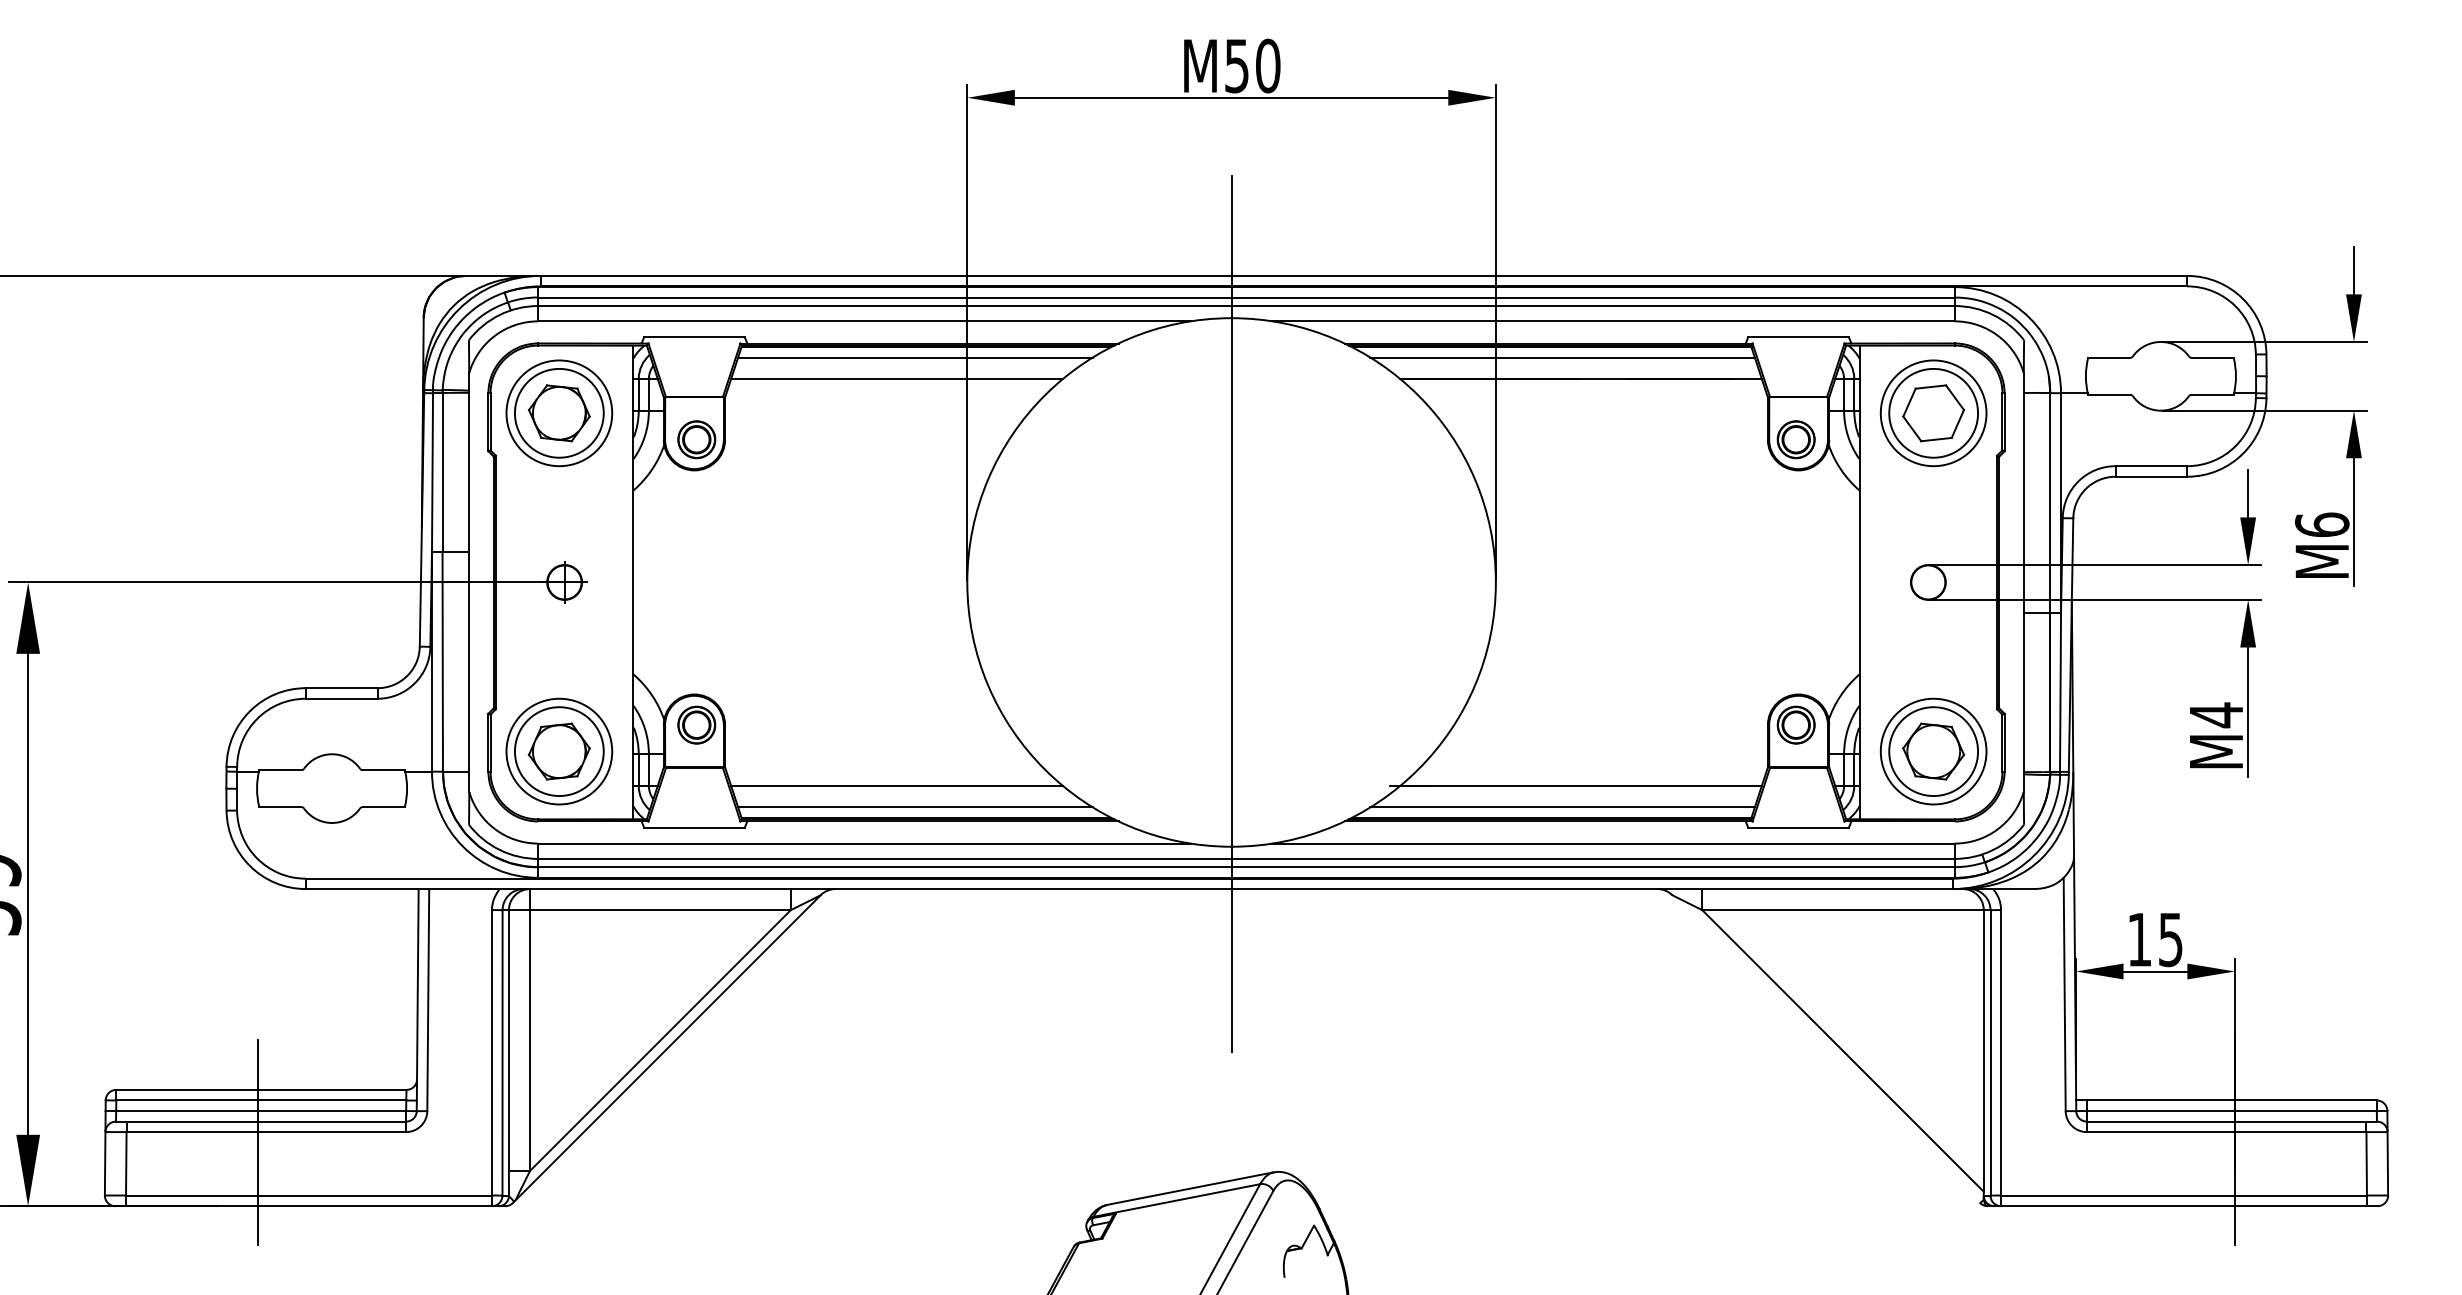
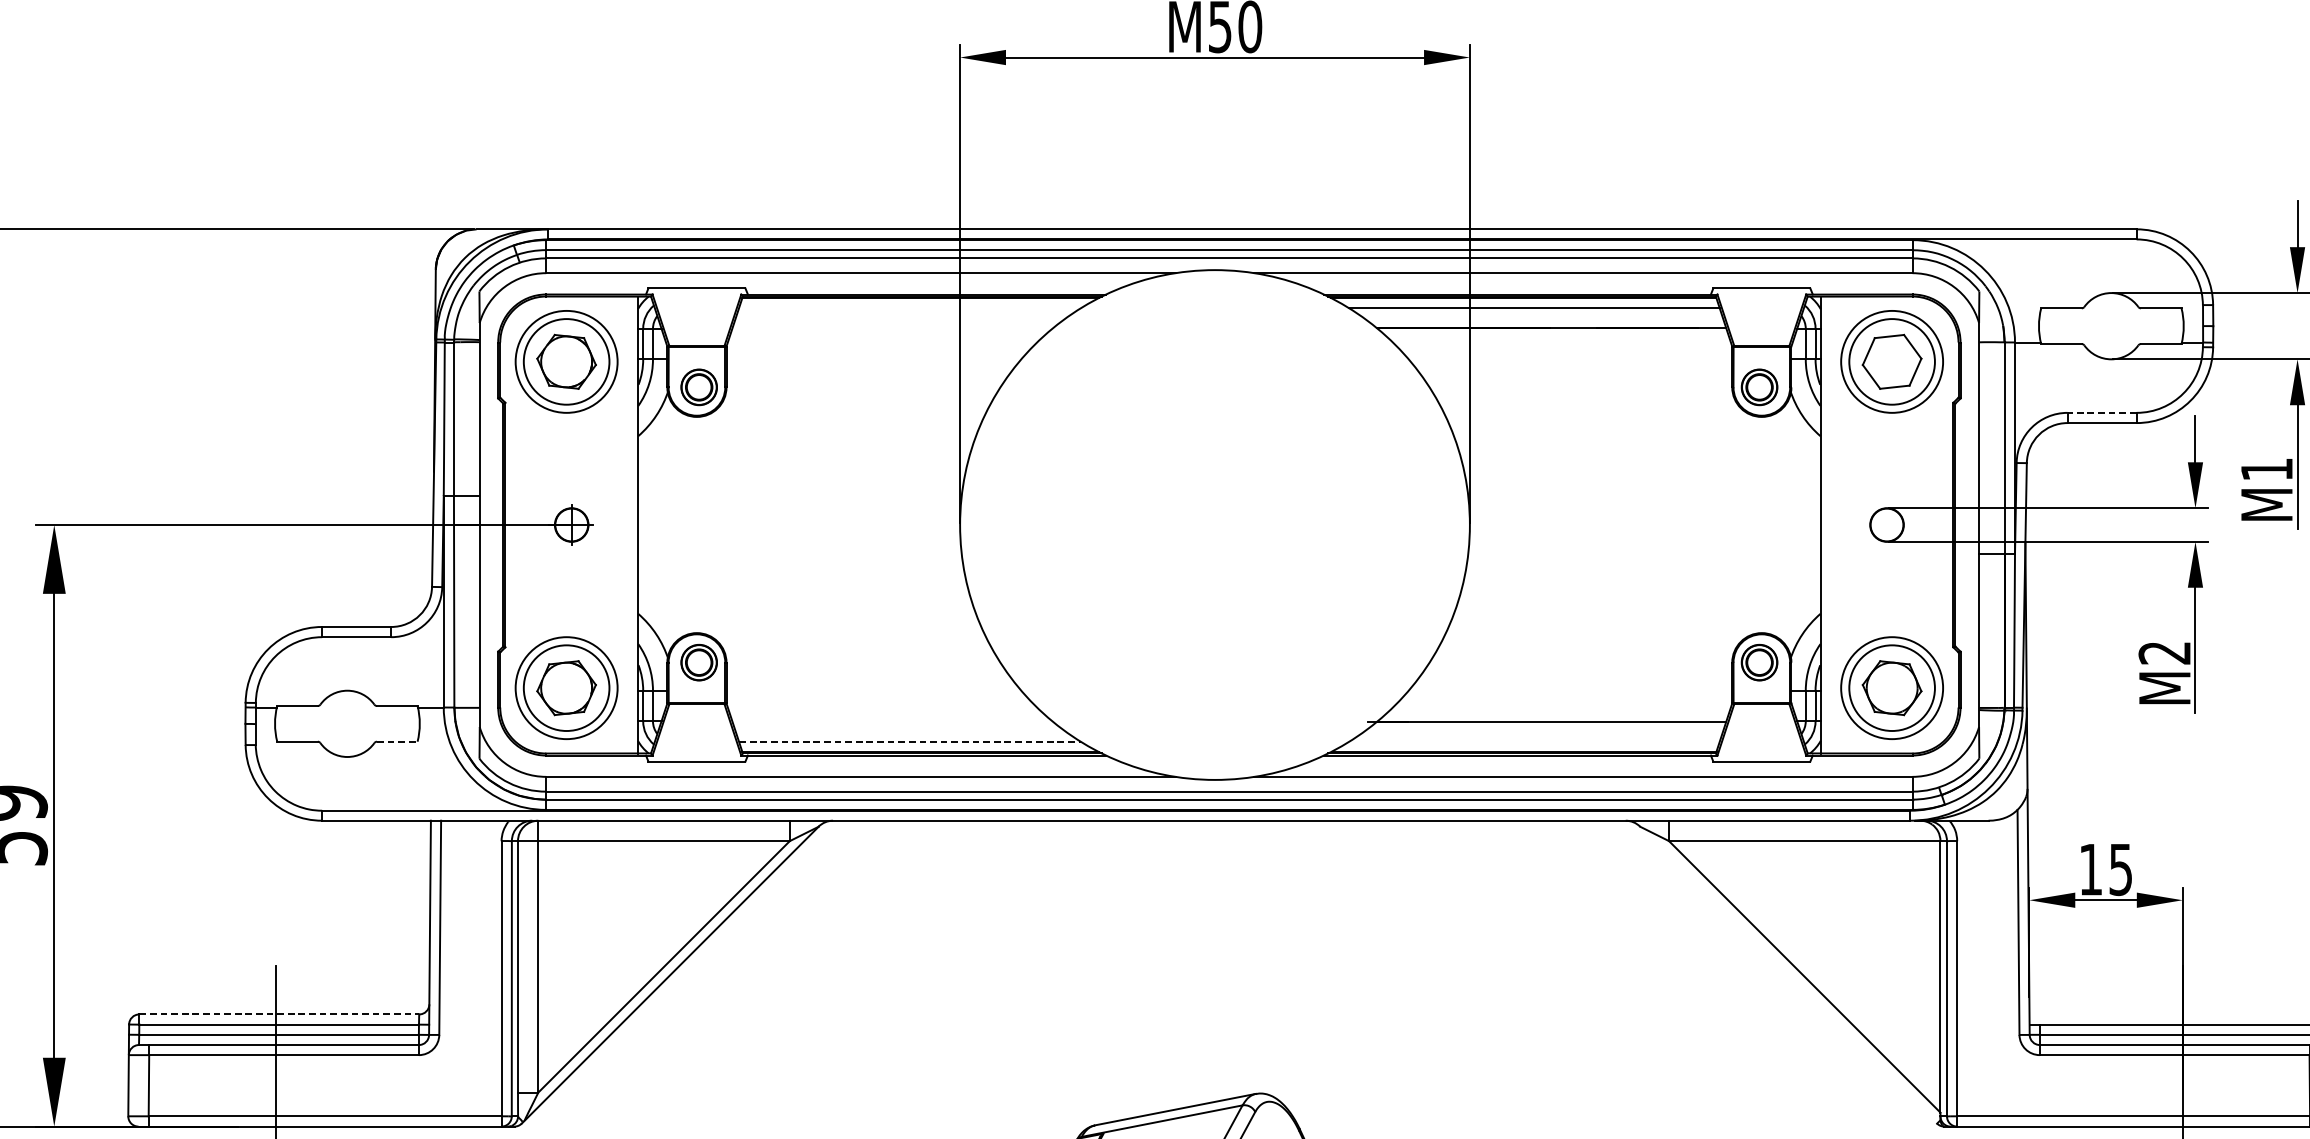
line: (915, 357) -> (910, 308), removed
line: (897, 378) -> (892, 328), removed
line: (2151, 466) -> (2102, 413), solid -> dashed
text: (2322, 524) -> (2267, 469), M6 -> M1
line: (1231, 613) -> (1214, 554), removed
text: (2215, 715) -> (2163, 653), M4 -> M2
line: (897, 786) -> (892, 721), removed
line: (384, 807) -> (397, 742), solid -> dashed
line: (916, 807) -> (911, 742), solid -> dashed
line: (1562, 807) -> (1534, 742), removed
line: (261, 1089) -> (279, 1014), solid -> dashed

